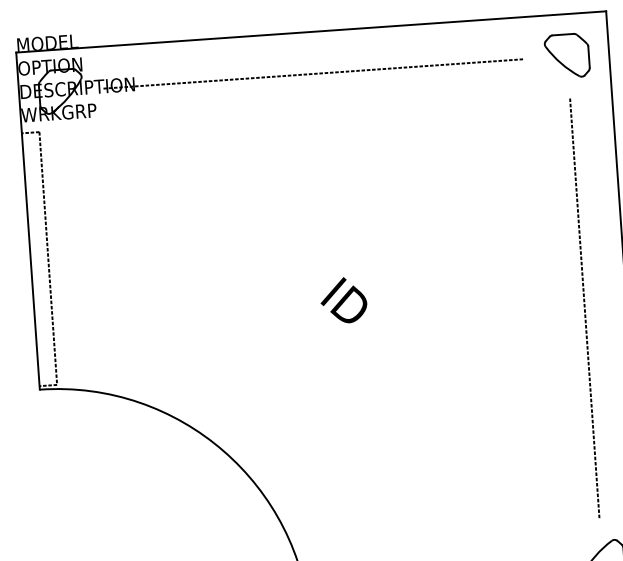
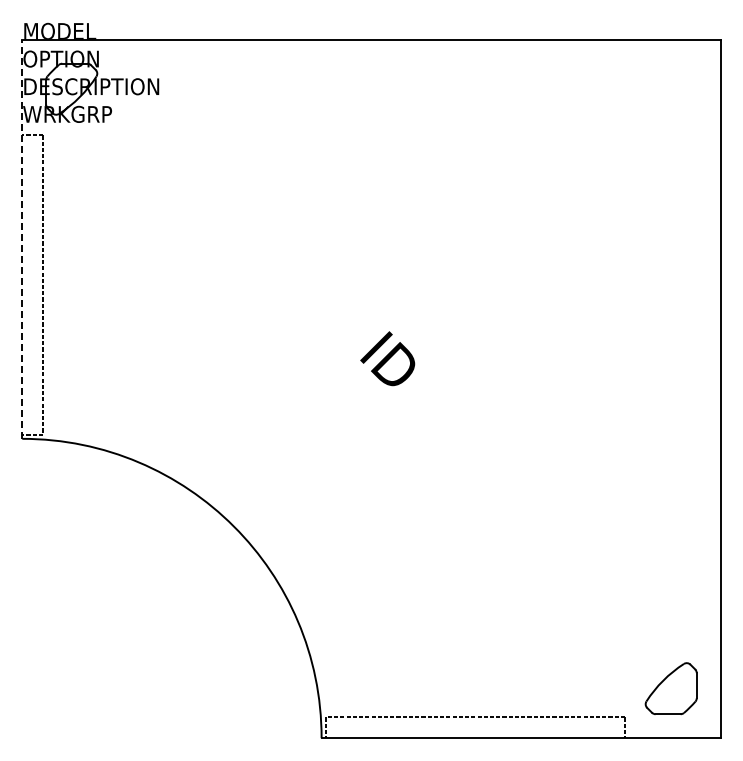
part: (566, 55) -> (670, 88), removed
line: (314, 73) -> (371, 89), removed
line: (28, 221) -> (22, 239), solid -> dashed
line: (585, 308) -> (671, 388), removed

